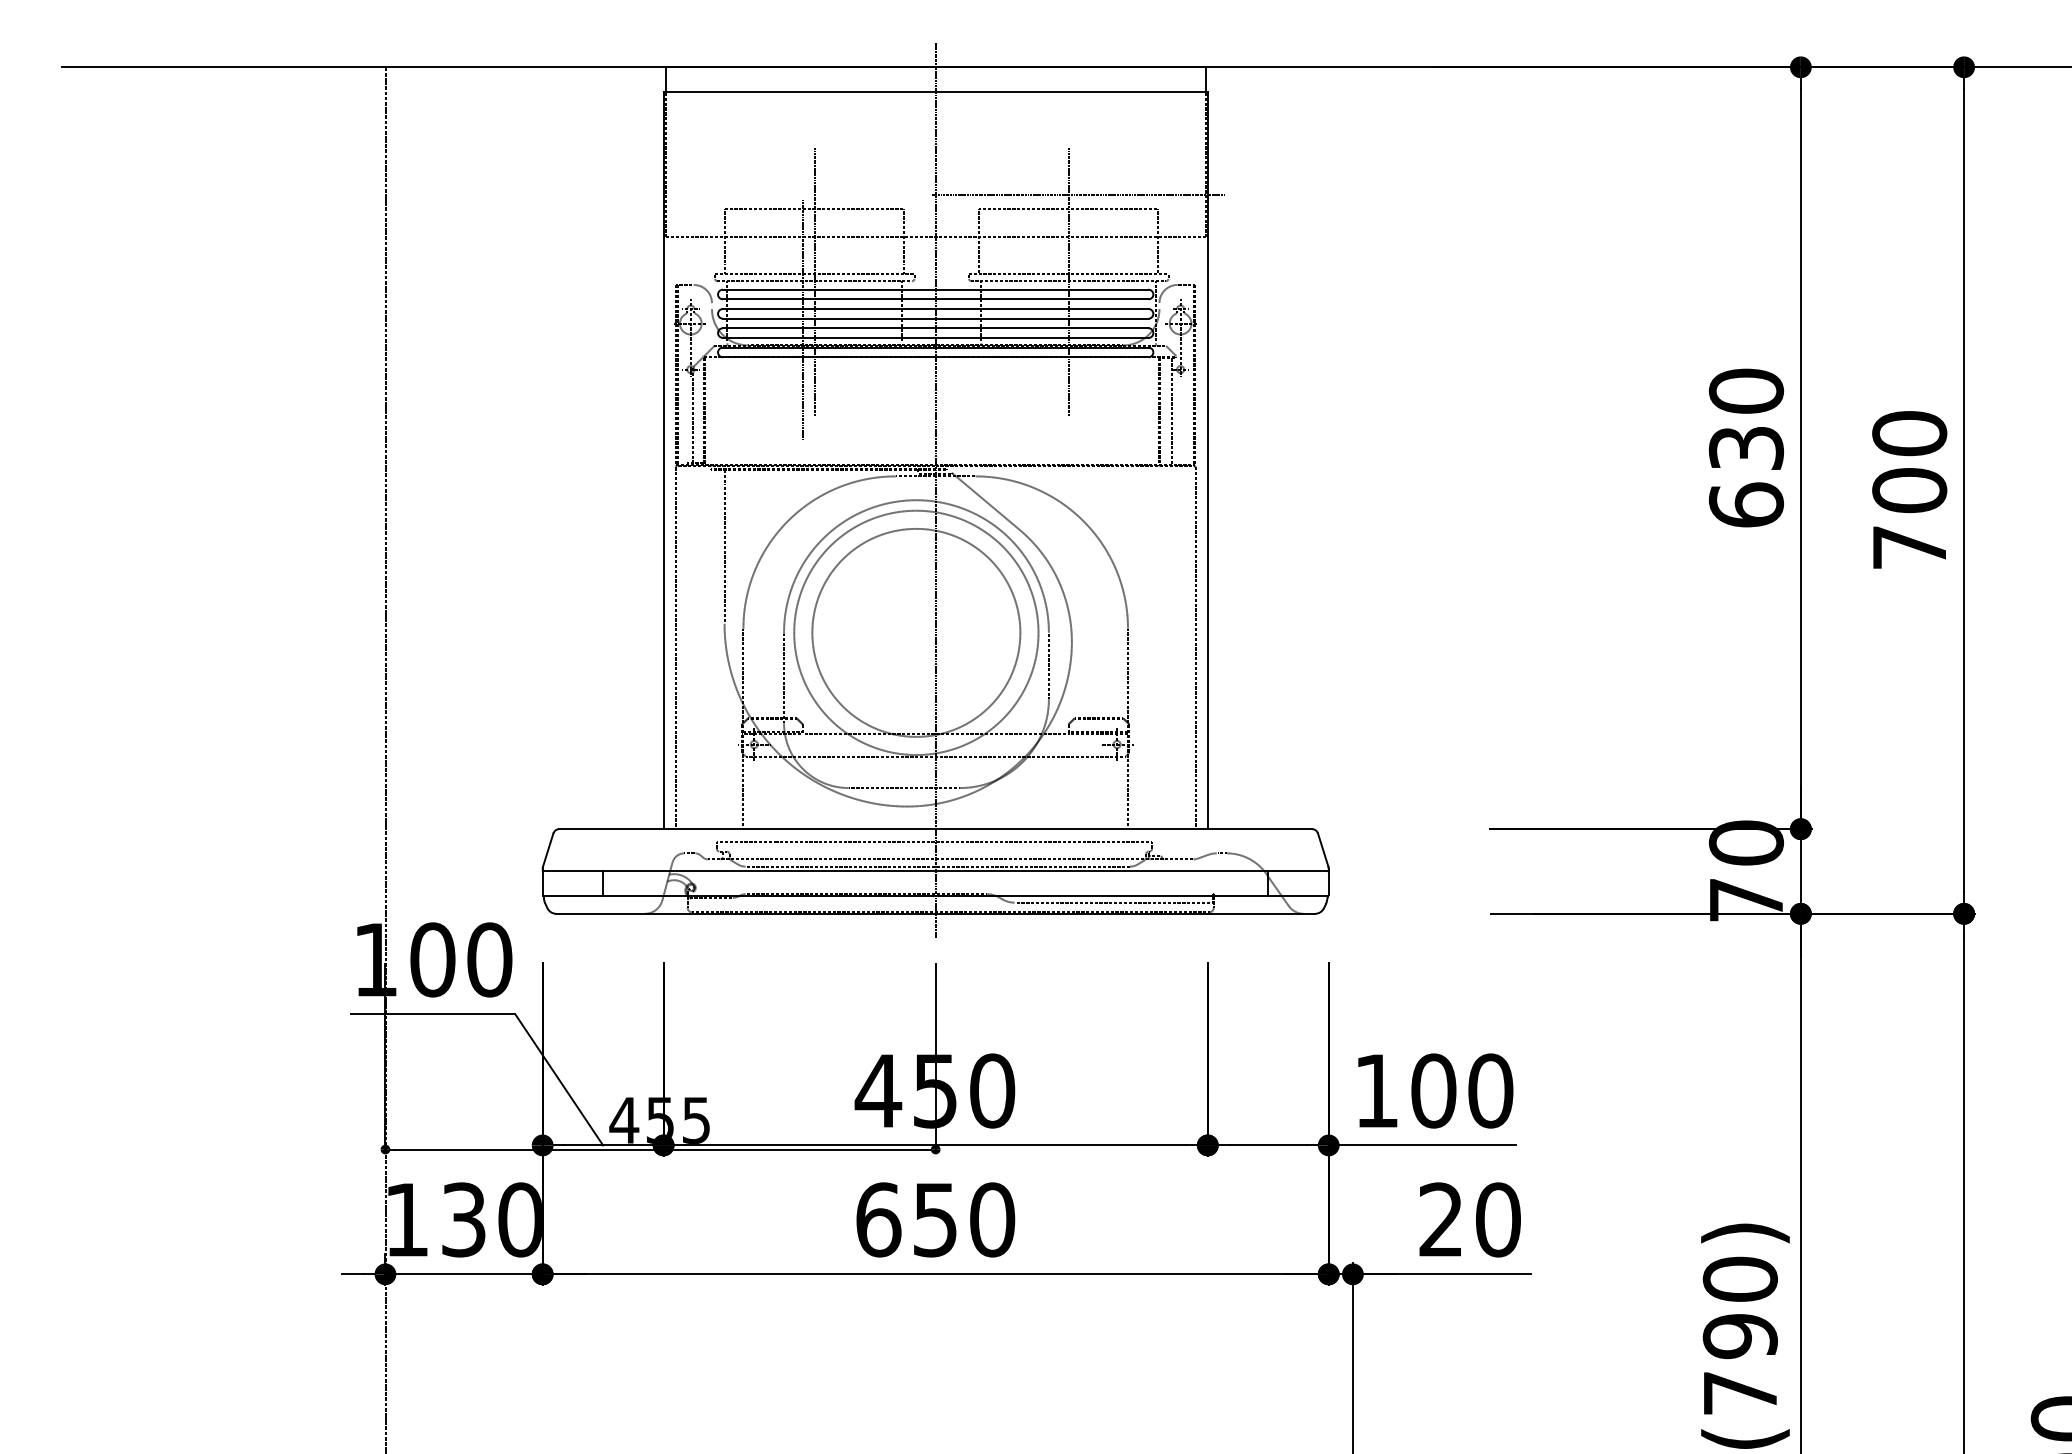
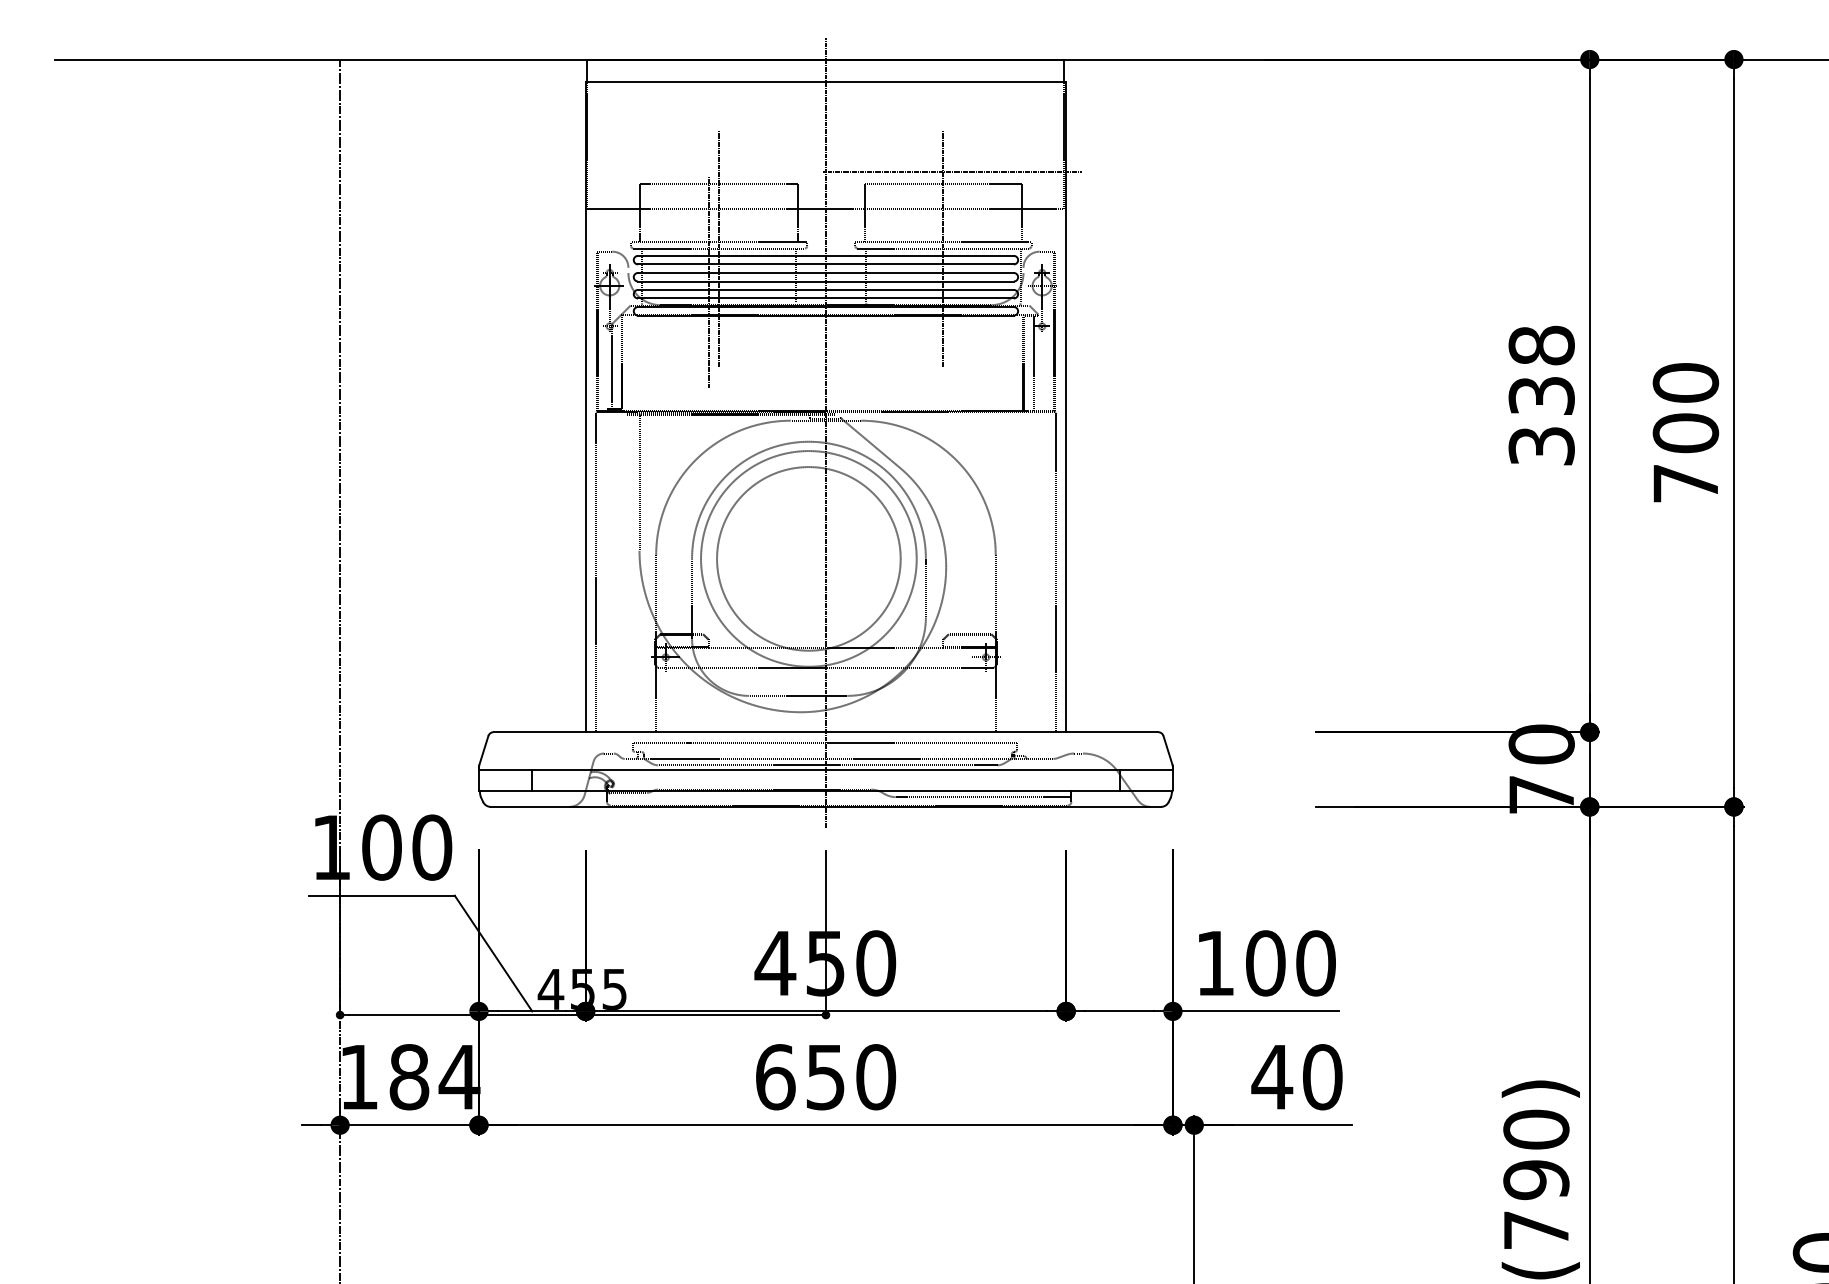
text: (1746, 447) -> (1541, 395), 630 -> 338
text: (492, 1219) -> (434, 1076), 130 -> 184
text: (1440, 1219) -> (1271, 1076), 20 -> 40

